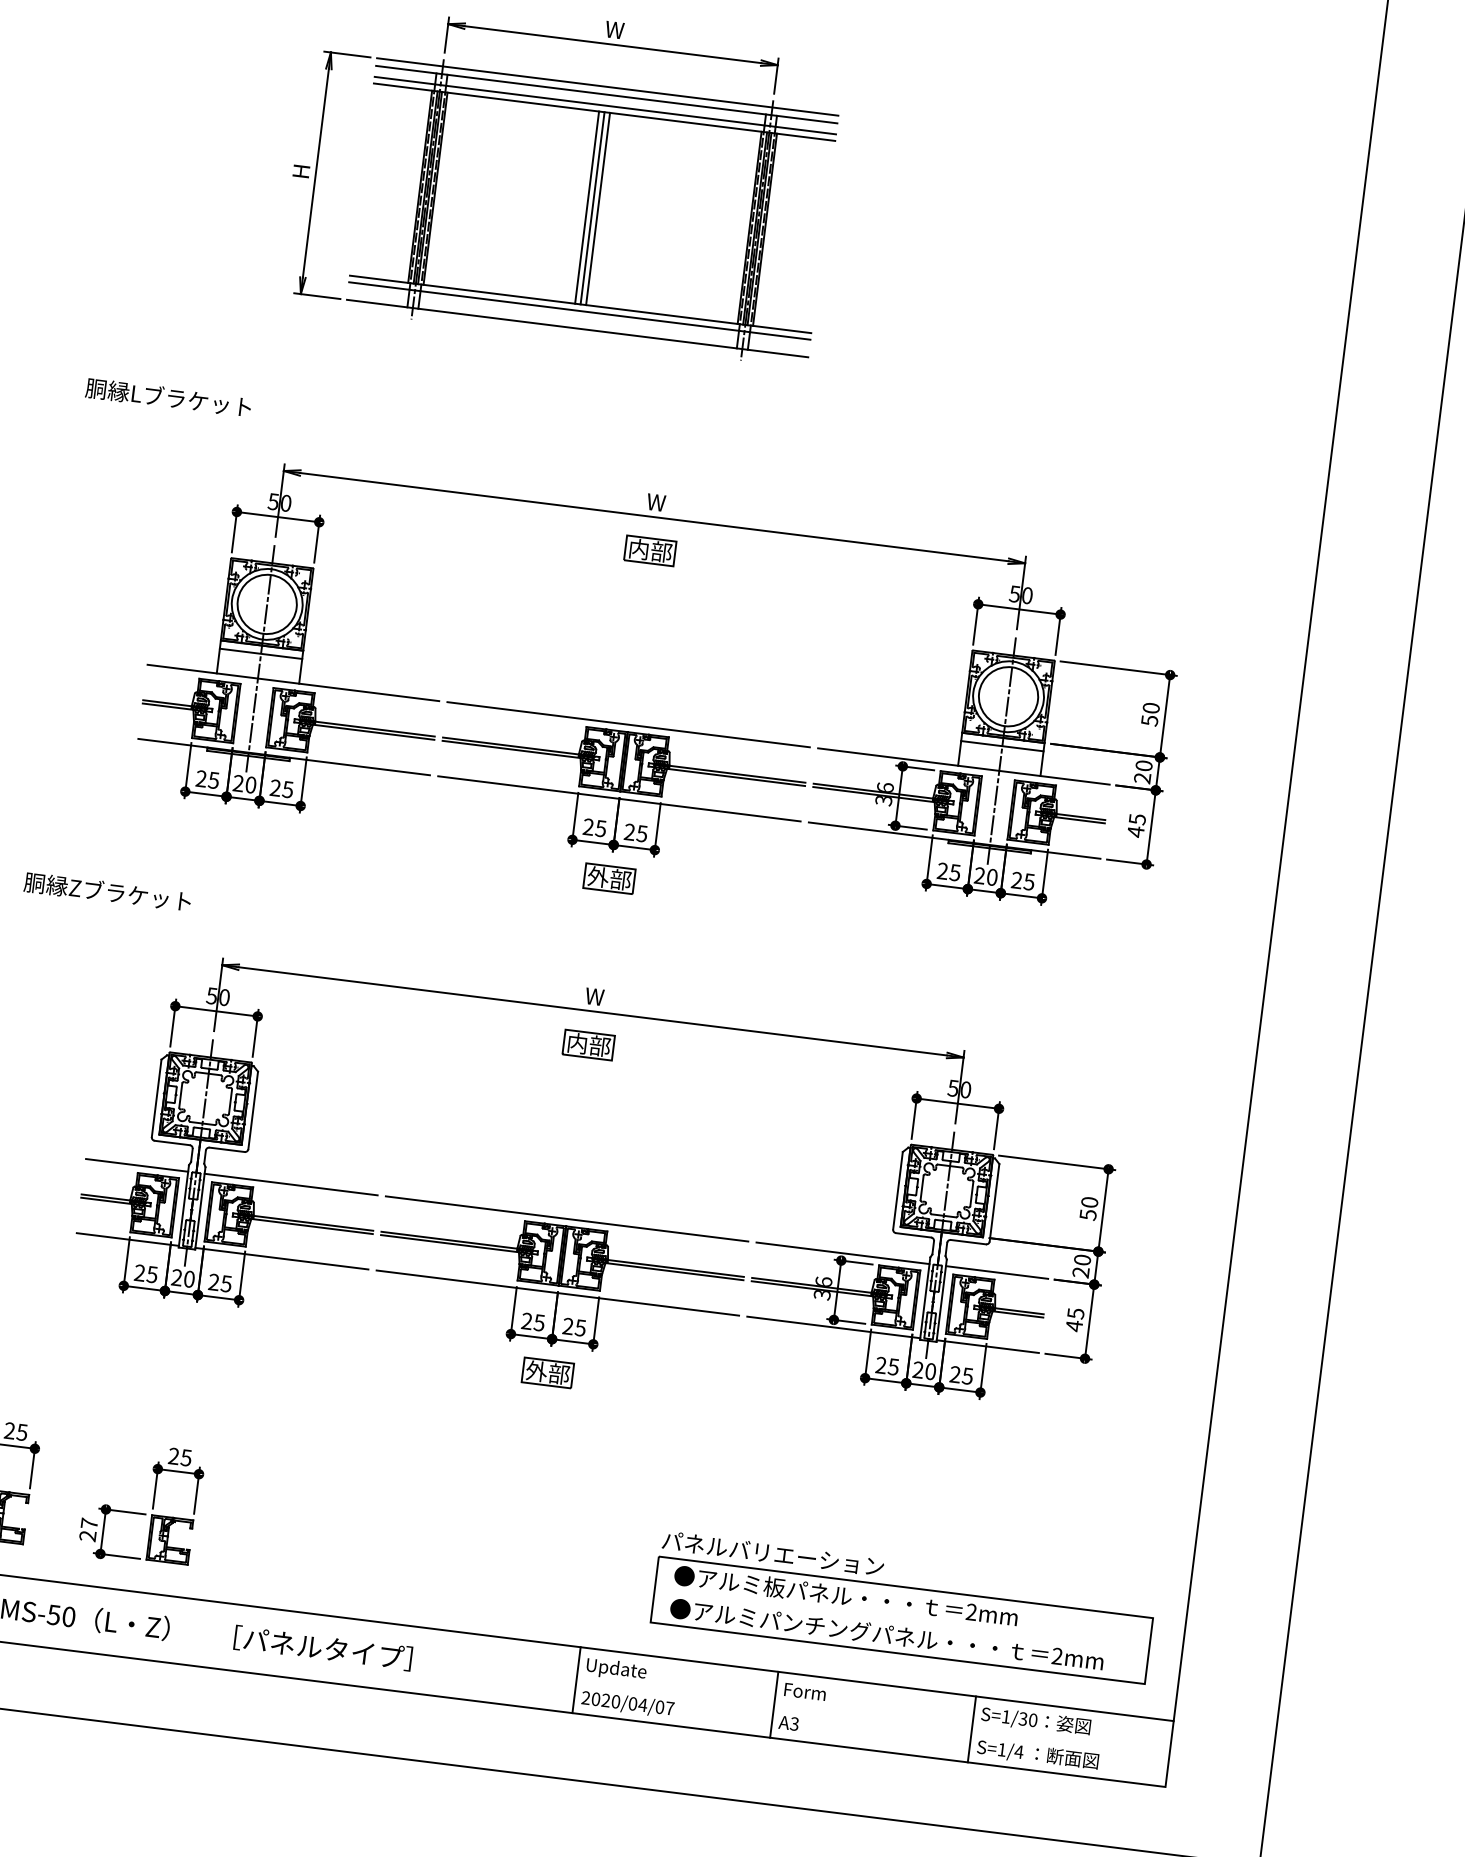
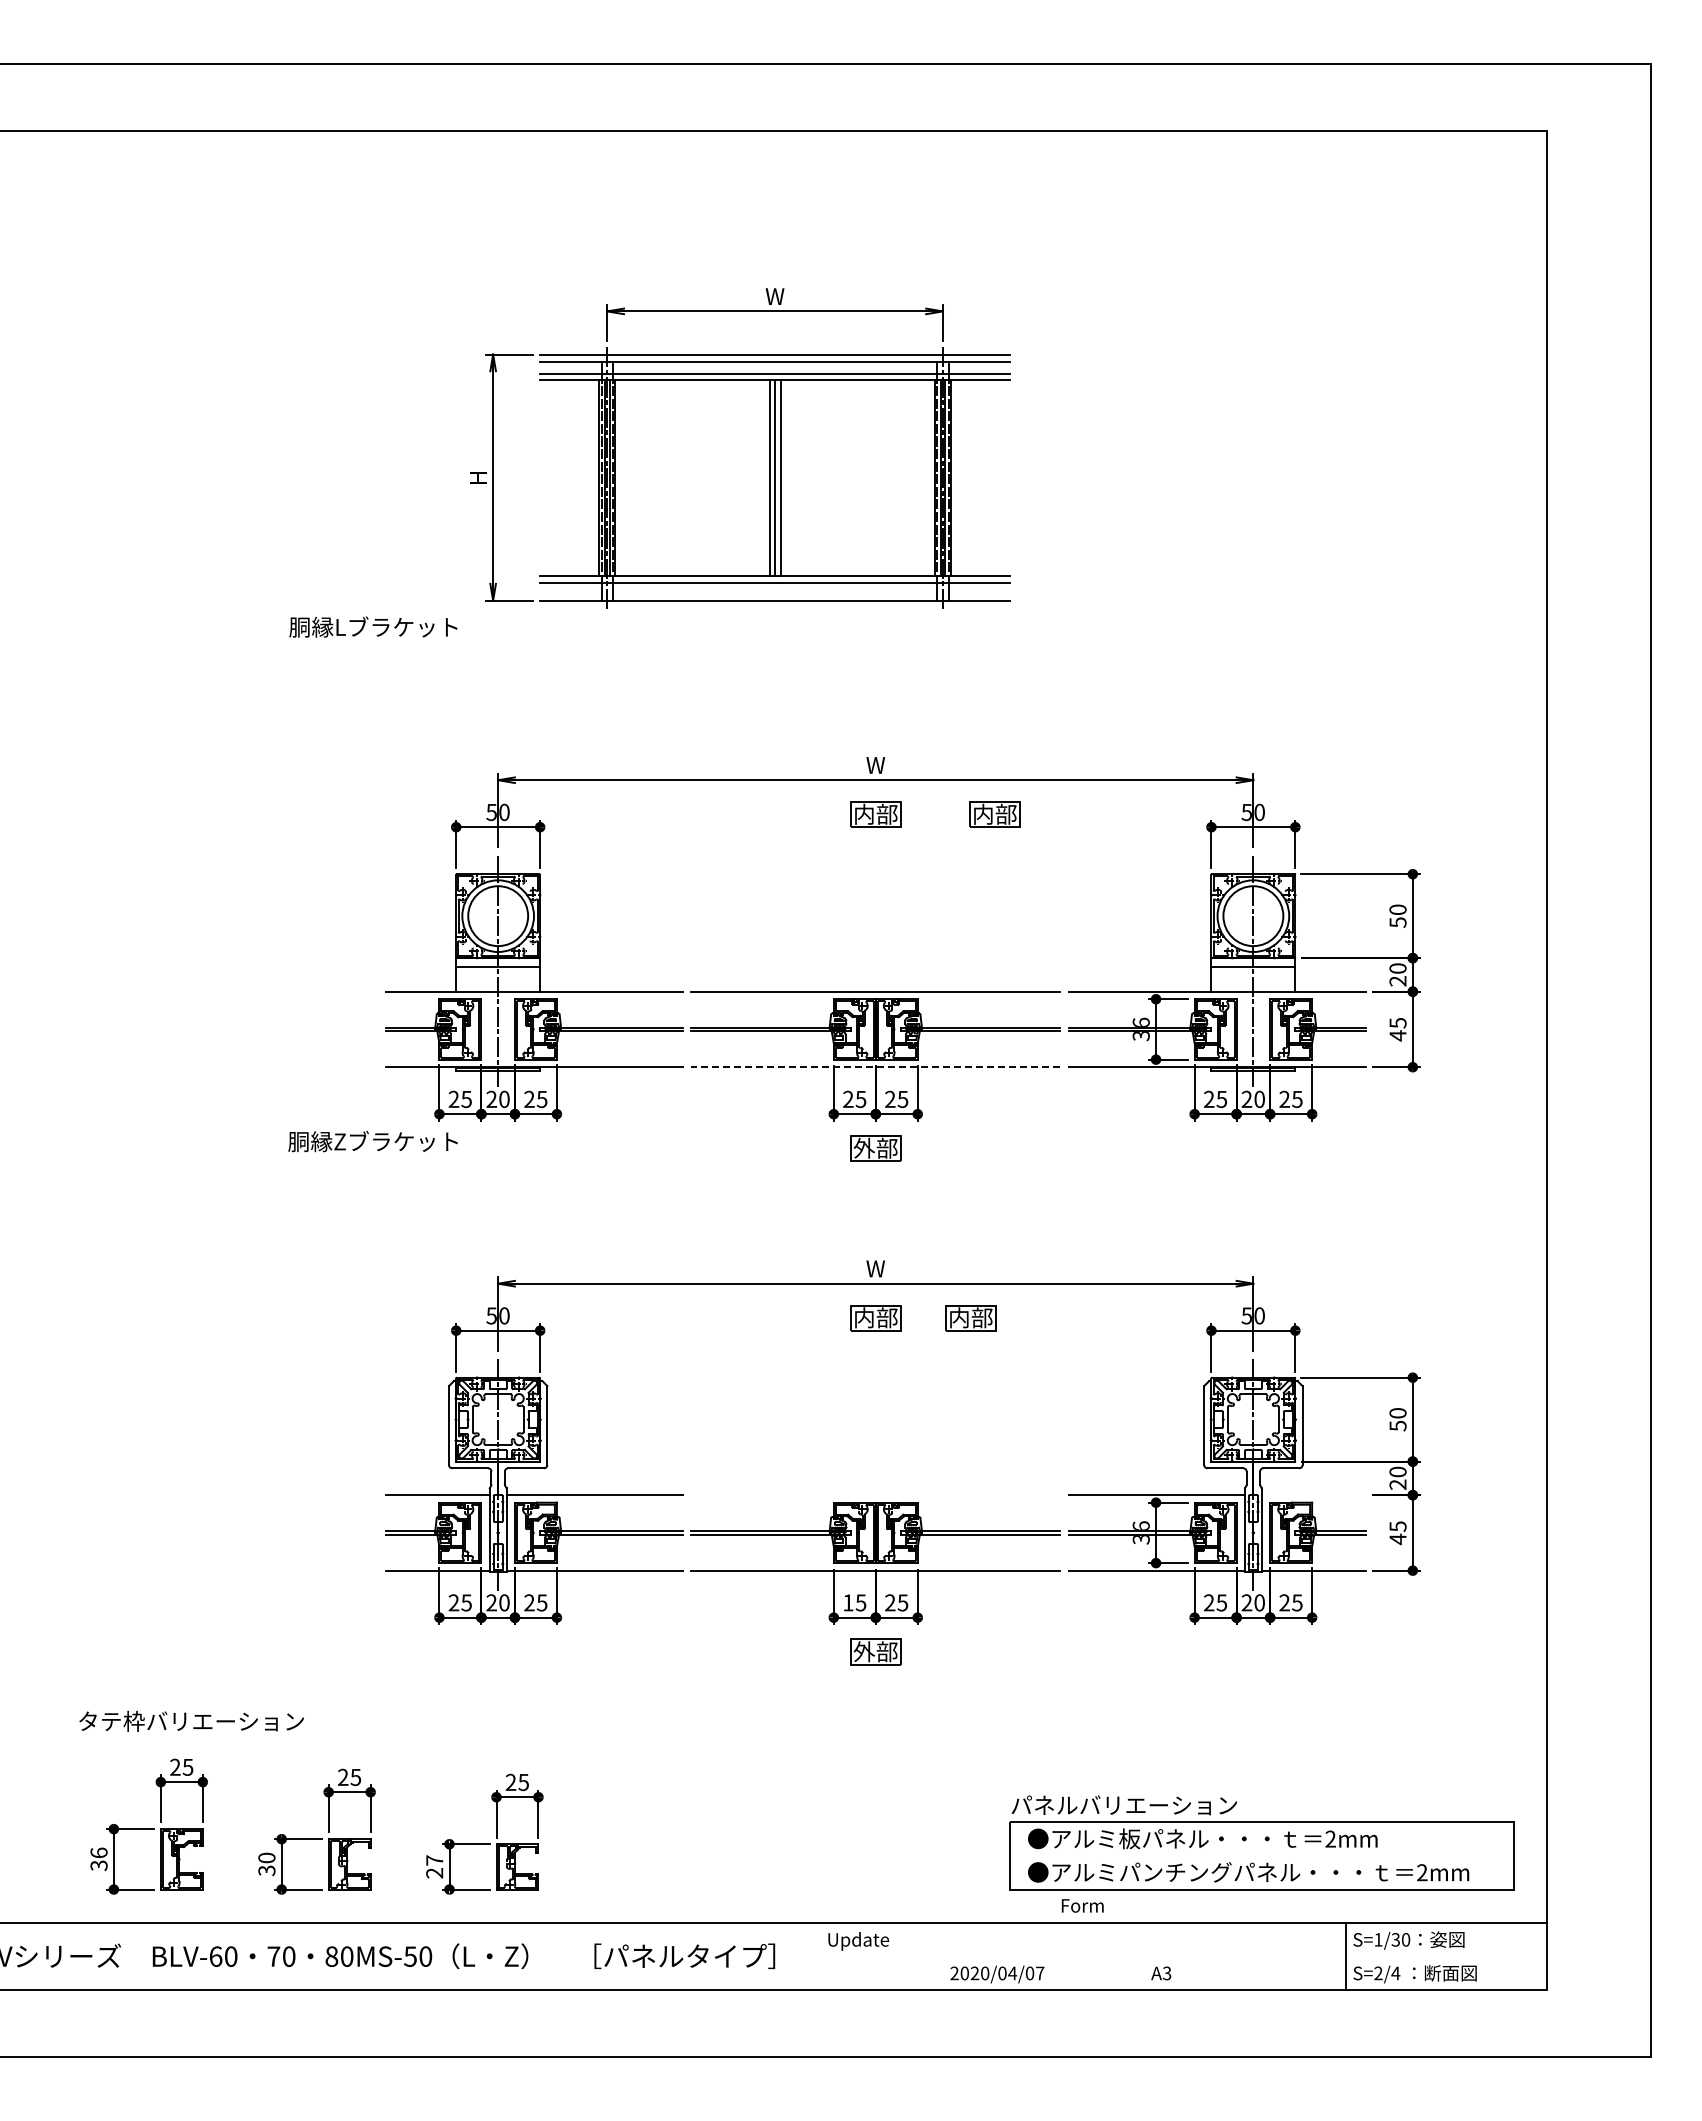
text: (168, 397) -> (373, 626), moved
part: (766, 565) -> (994, 814), added
line: (619, 799) -> (875, 1067), solid -> dashed
text: (107, 891) -> (372, 1141), moved
part: (681, 1057) -> (970, 1318), added
line: (566, 1219) -> (875, 1495), removed
line: (996, 1272) -> (1313, 1495), removed
text: (527, 1320) -> (848, 1602), 25 -> 15
text: (616, 1670) -> (858, 1941), moved
line: (576, 1679) -> (942, 1956), removed
text: (805, 1691) -> (1082, 1905), moved
line: (774, 1704) -> (1144, 1956), removed
text: (1002, 1749) -> (1378, 1973), S=1/4 -> S=2/4

